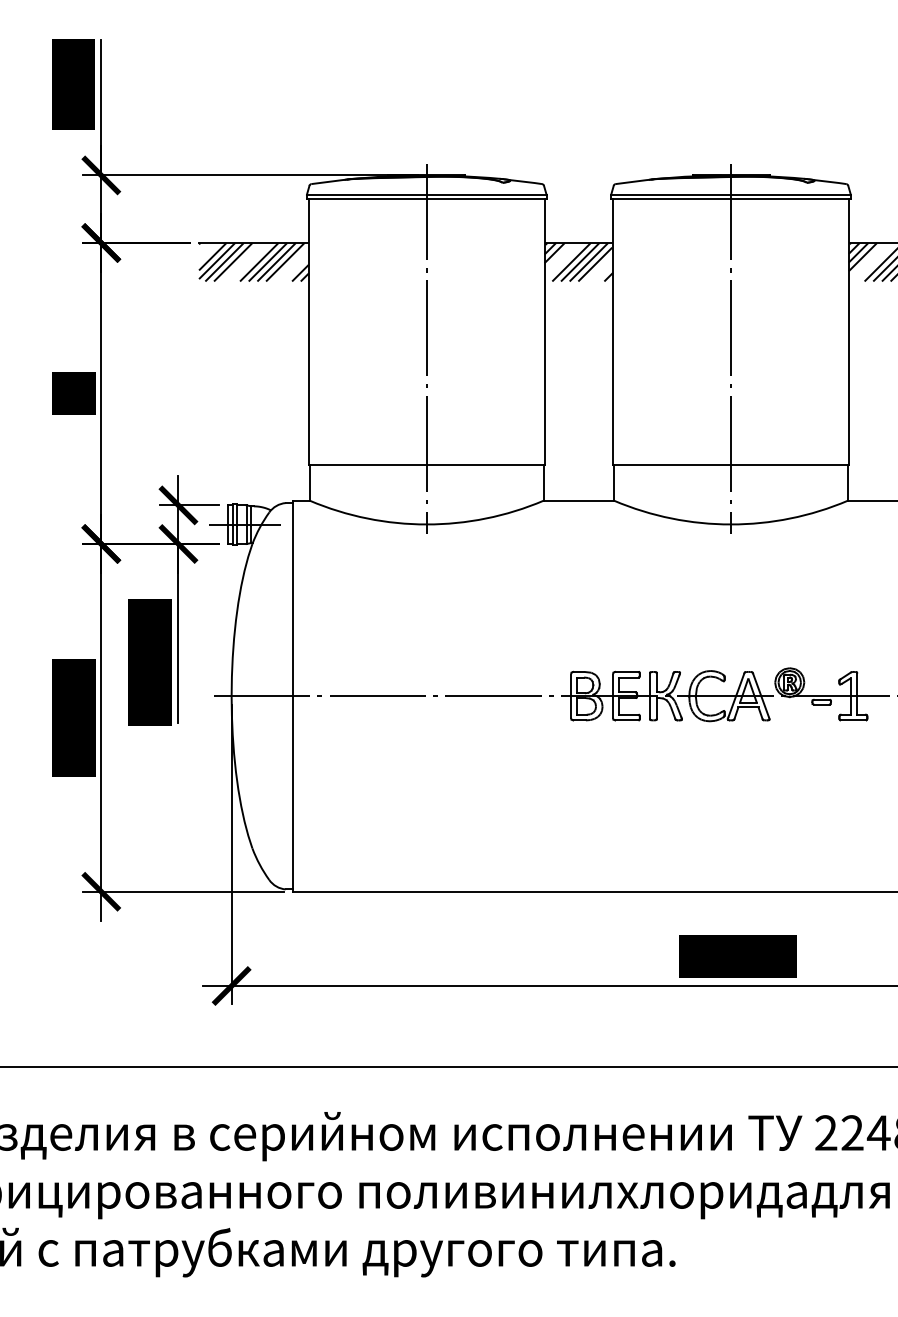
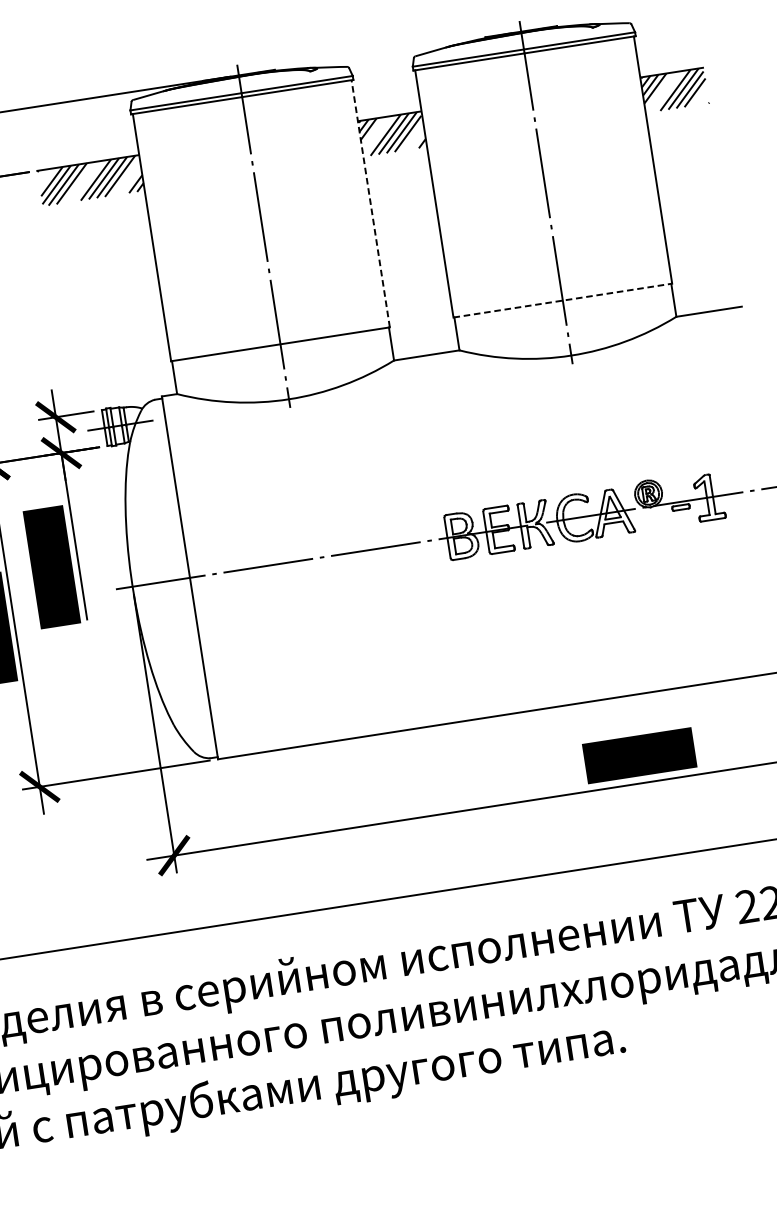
line: (544, 331) -> (370, 203), solid -> dashed
line: (731, 465) -> (563, 300), solid -> dashed

